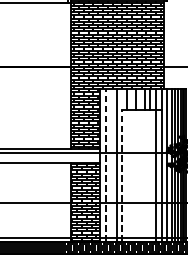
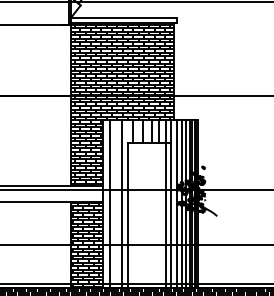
line: (105, 164) -> (109, 203), dashed -> solid
line: (121, 175) -> (127, 215), dashed -> solid

